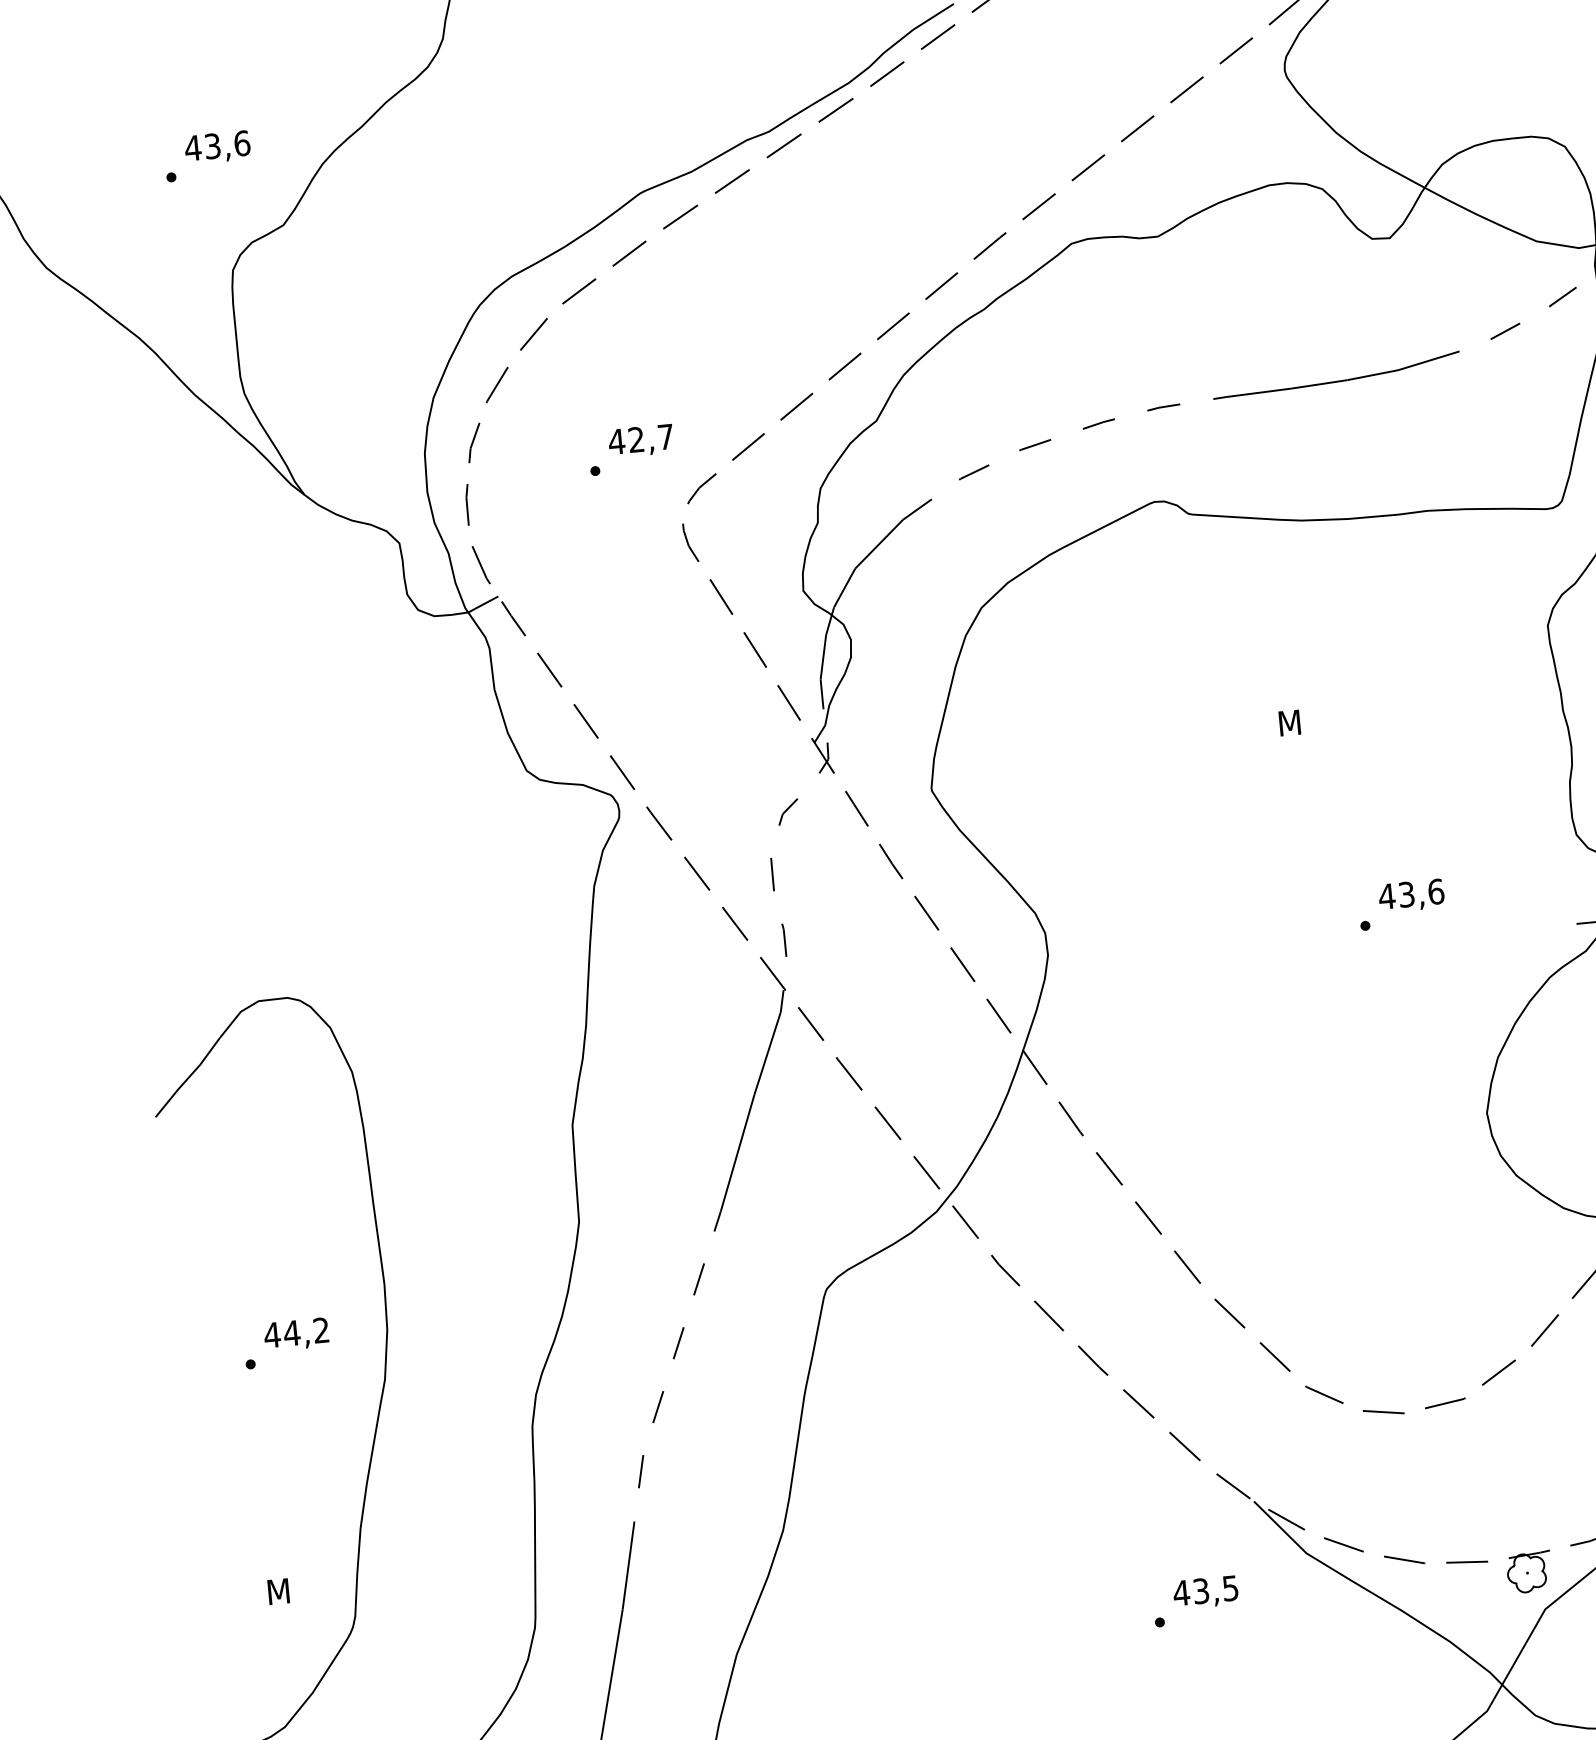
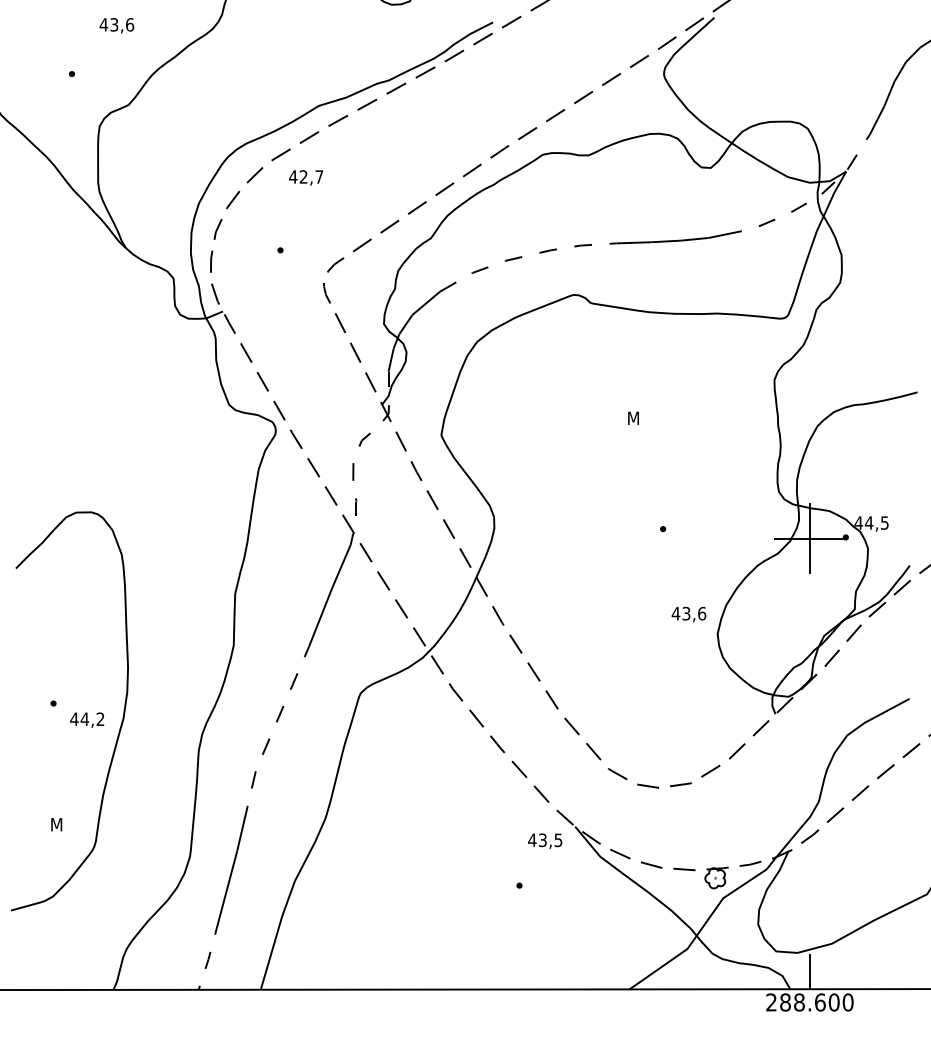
text: (216, 147) -> (116, 25), moved
text: (641, 440) -> (306, 177), moved
text: (1410, 895) -> (688, 614), moved
text: (296, 1333) -> (87, 719), moved
text: (1206, 1591) -> (545, 840), moved

